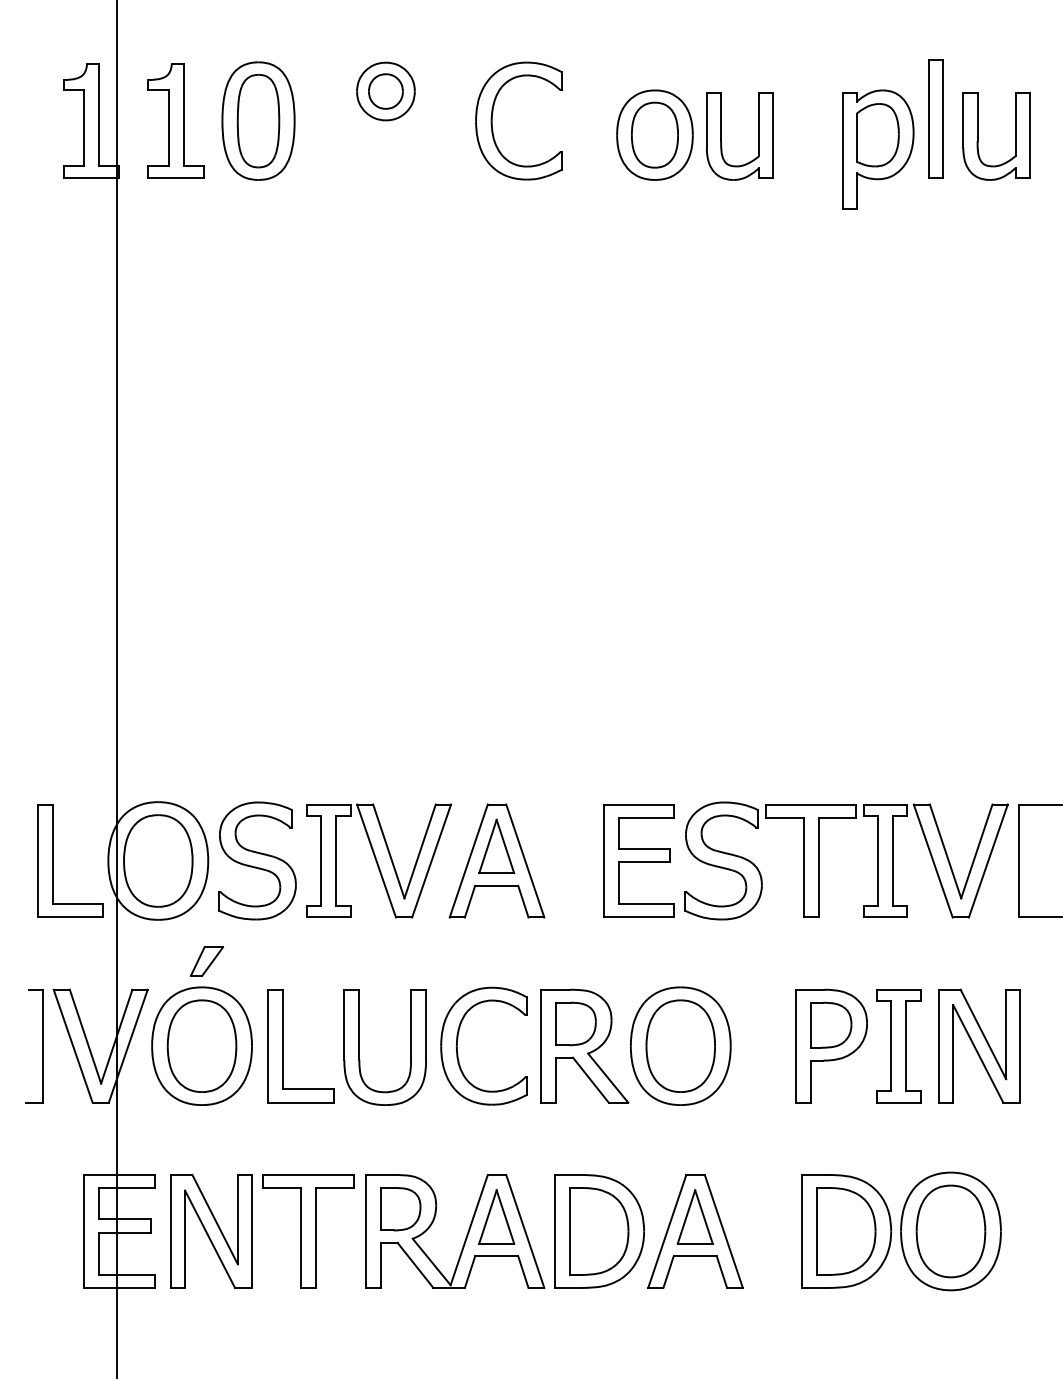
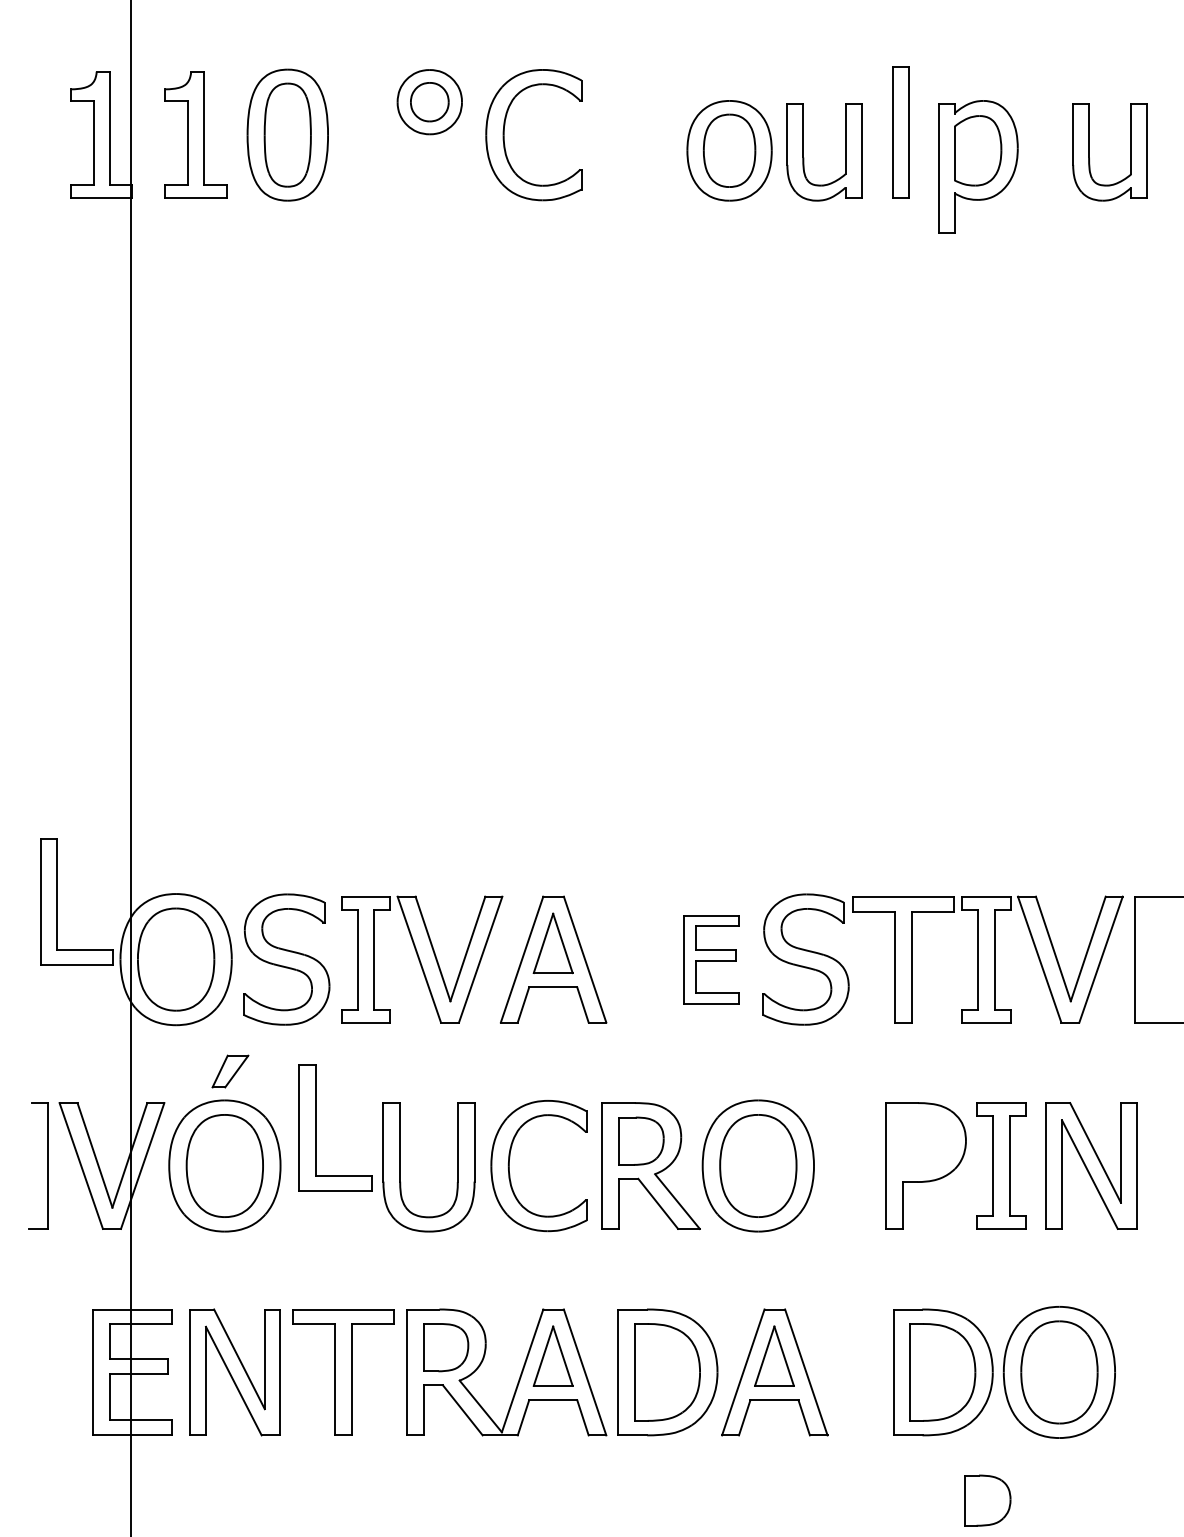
part: (935, 118) -> (900, 132), moved
part: (492, 121) -> (504, 135), moved
part: (52, 860) -> (57, 901), moved
part: (638, 860) -> (711, 959), size x0.7
part: (830, 1025) -> (987, 1500), moved
part: (284, 1045) -> (316, 1127), moved

